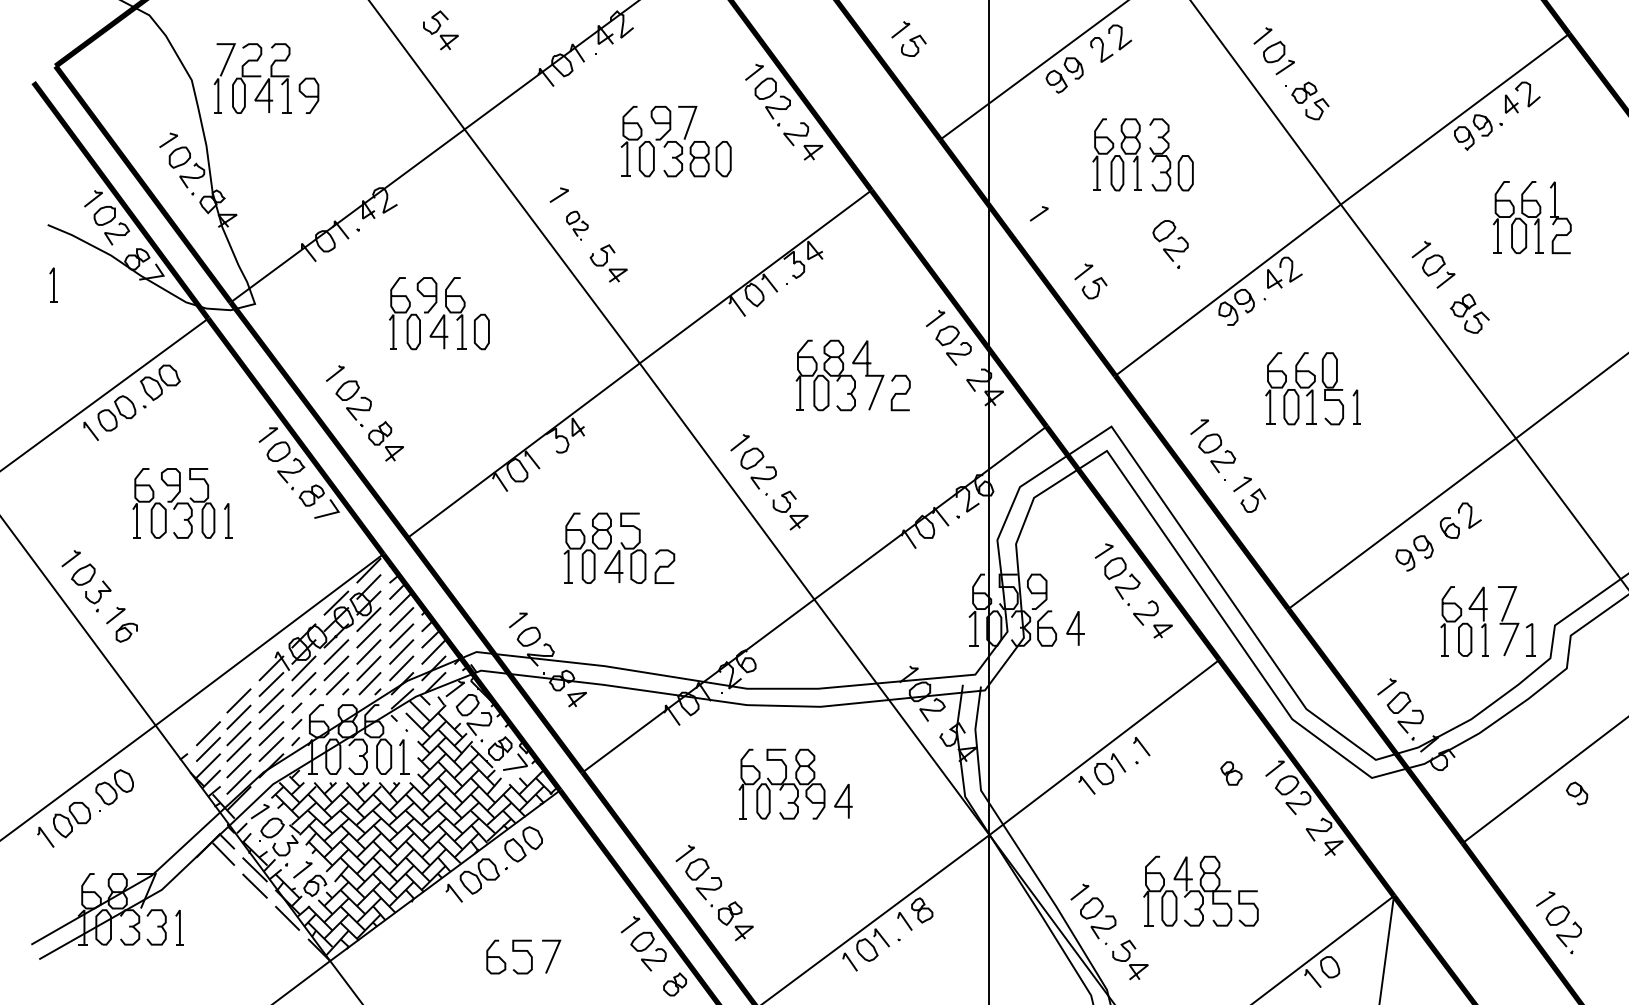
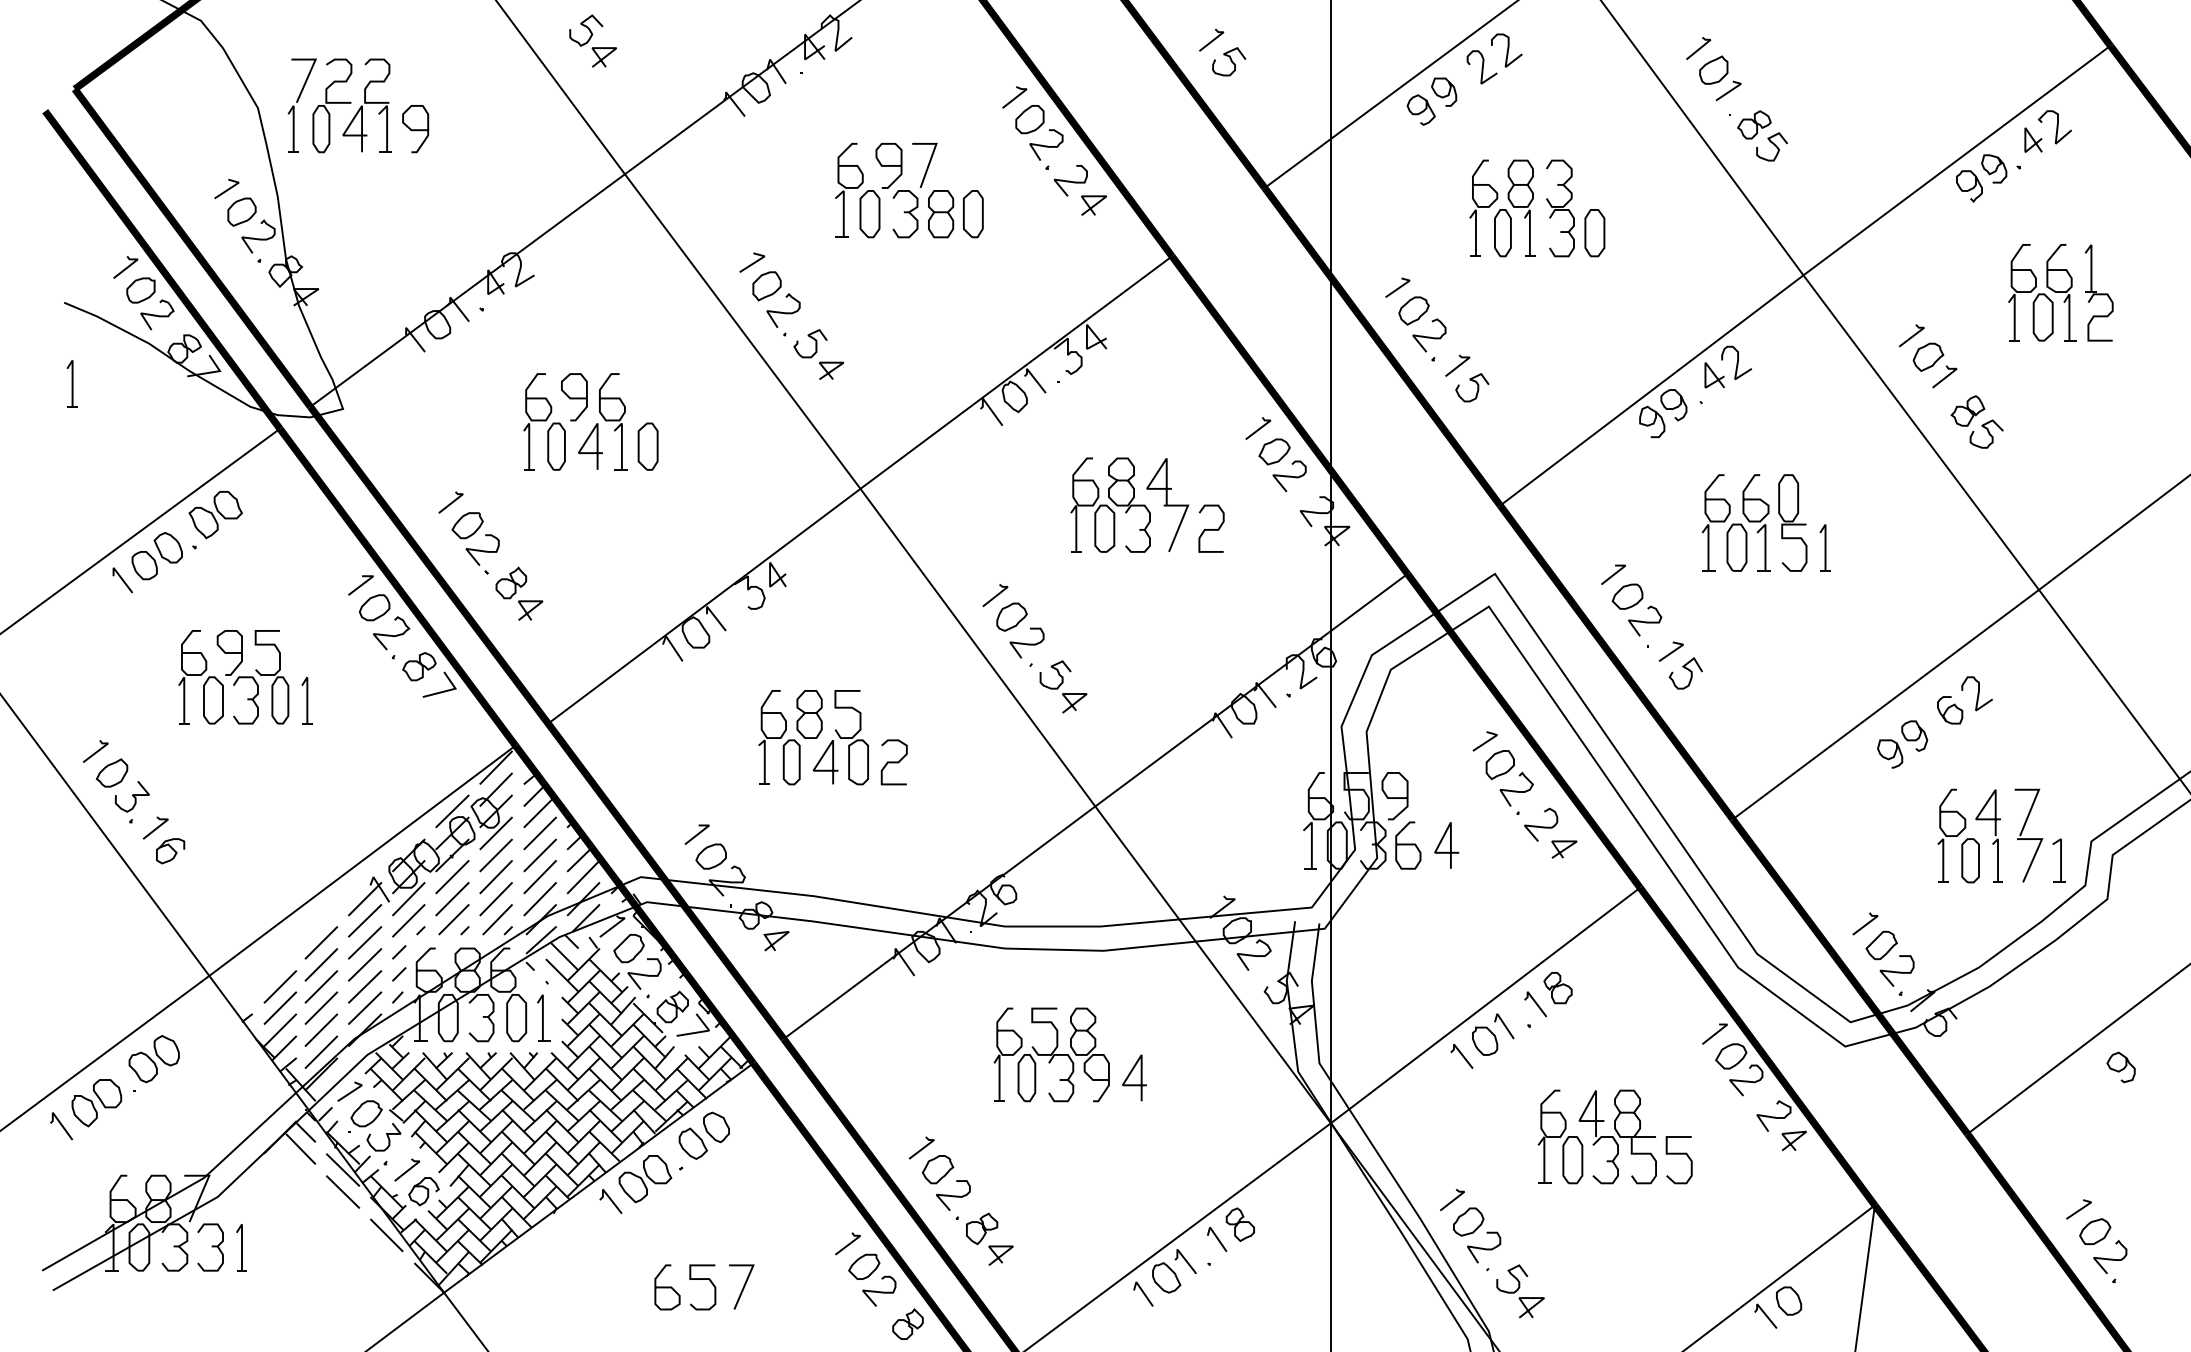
part: (577, 225) -> (776, 303), size x1.67
part: (1170, 244) -> (1422, 328), moved
part: (1231, 773) -> (1558, 988), moved
part: (1200, 890) -> (1614, 1135), moved

